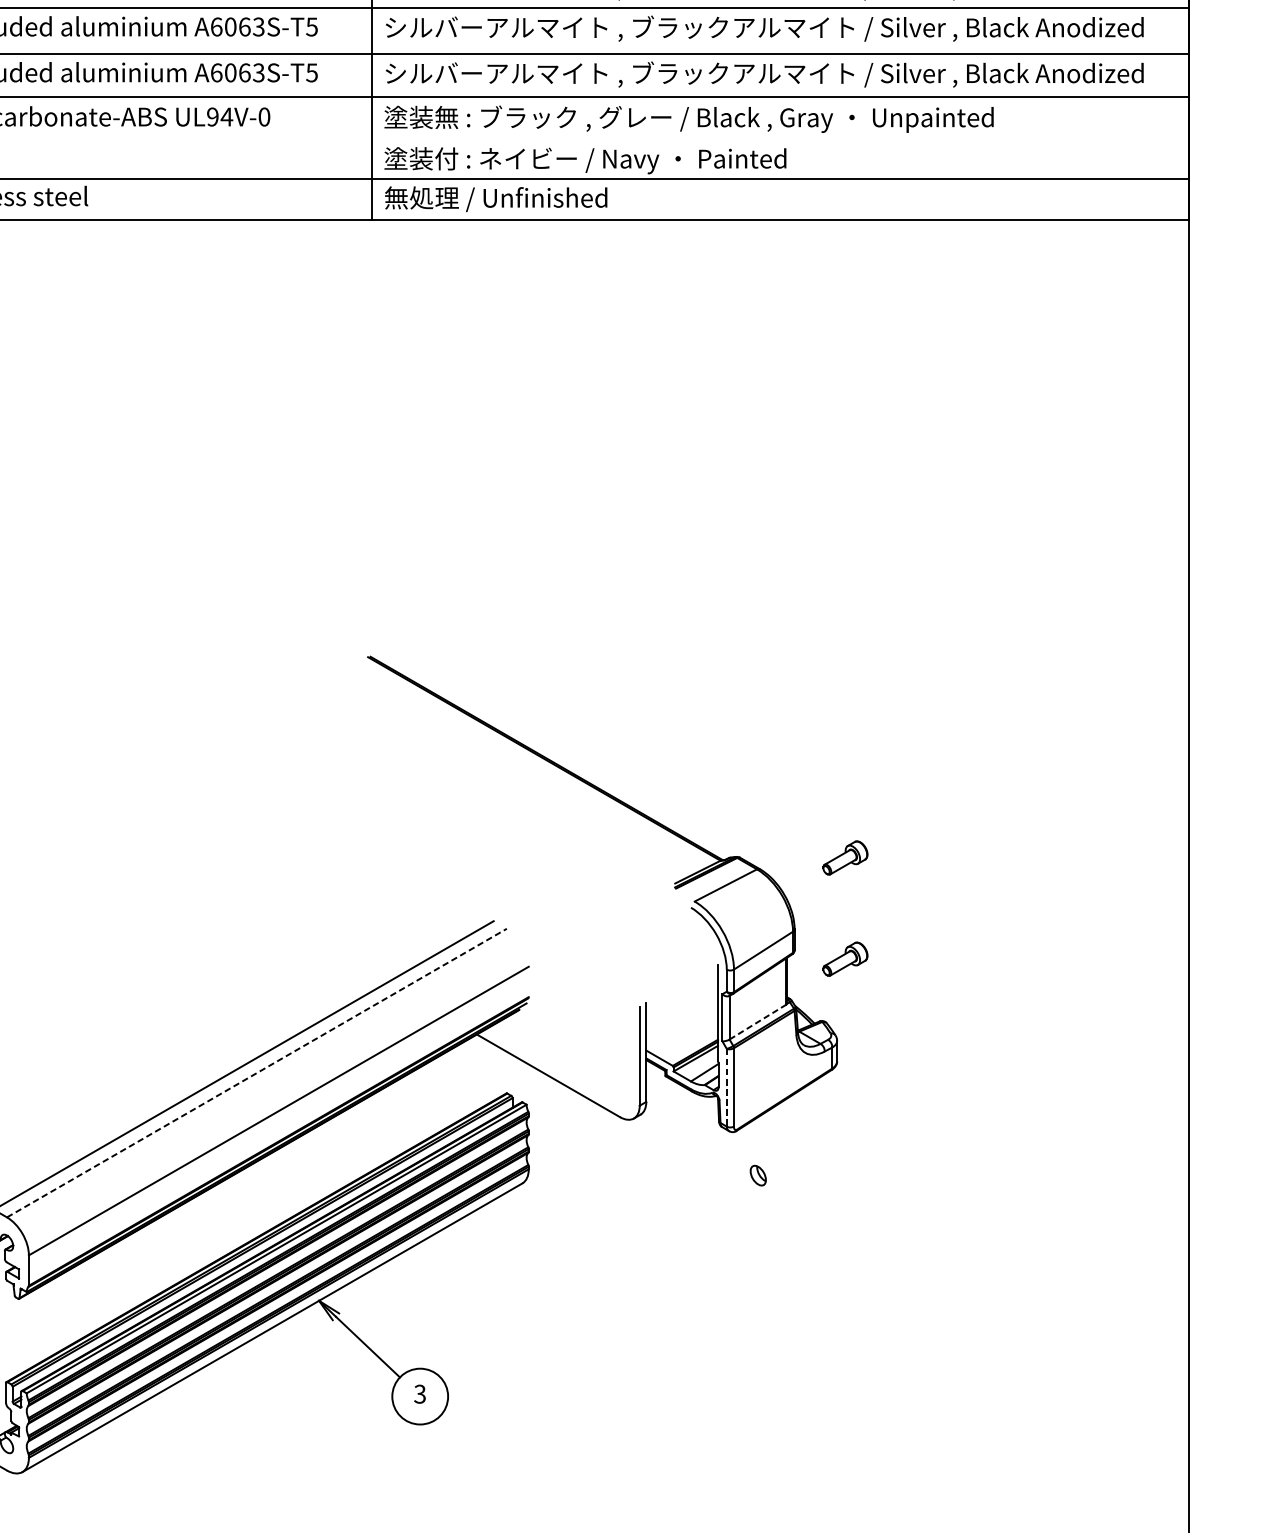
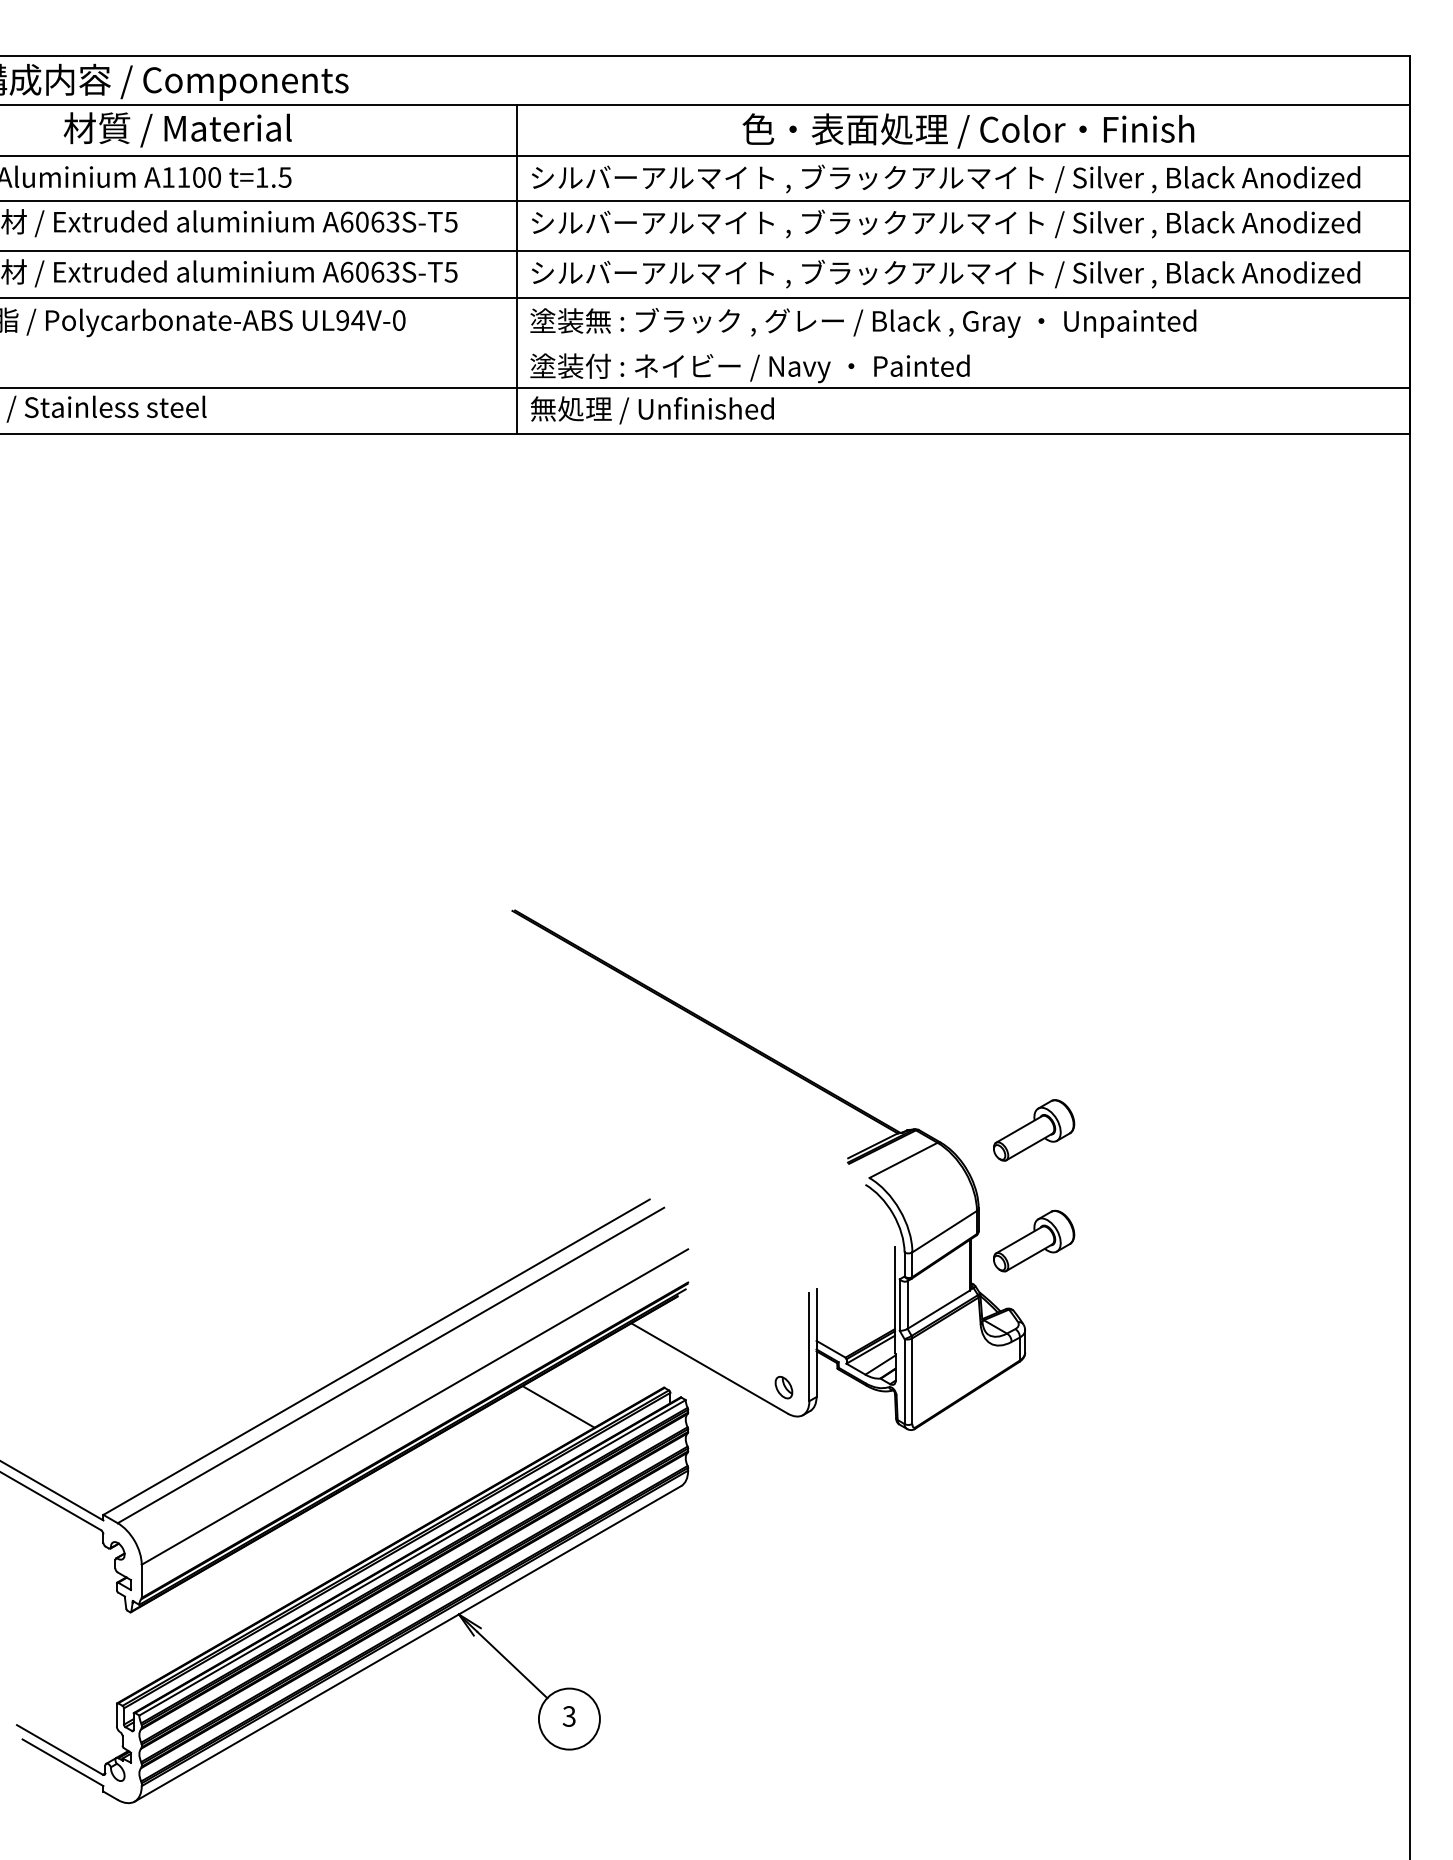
part: (845, 858) -> (1034, 1130), size x1.67
part: (845, 958) -> (1034, 1240), size x1.67
line: (758, 1021) -> (939, 1309), dashed -> solid
line: (257, 1073) -> (391, 1365), dashed -> solid
line: (726, 1088) -> (904, 1382), dashed -> solid
line: (410, 1110) -> (558, 1406), added
part: (757, 1175) -> (783, 1387), moved

